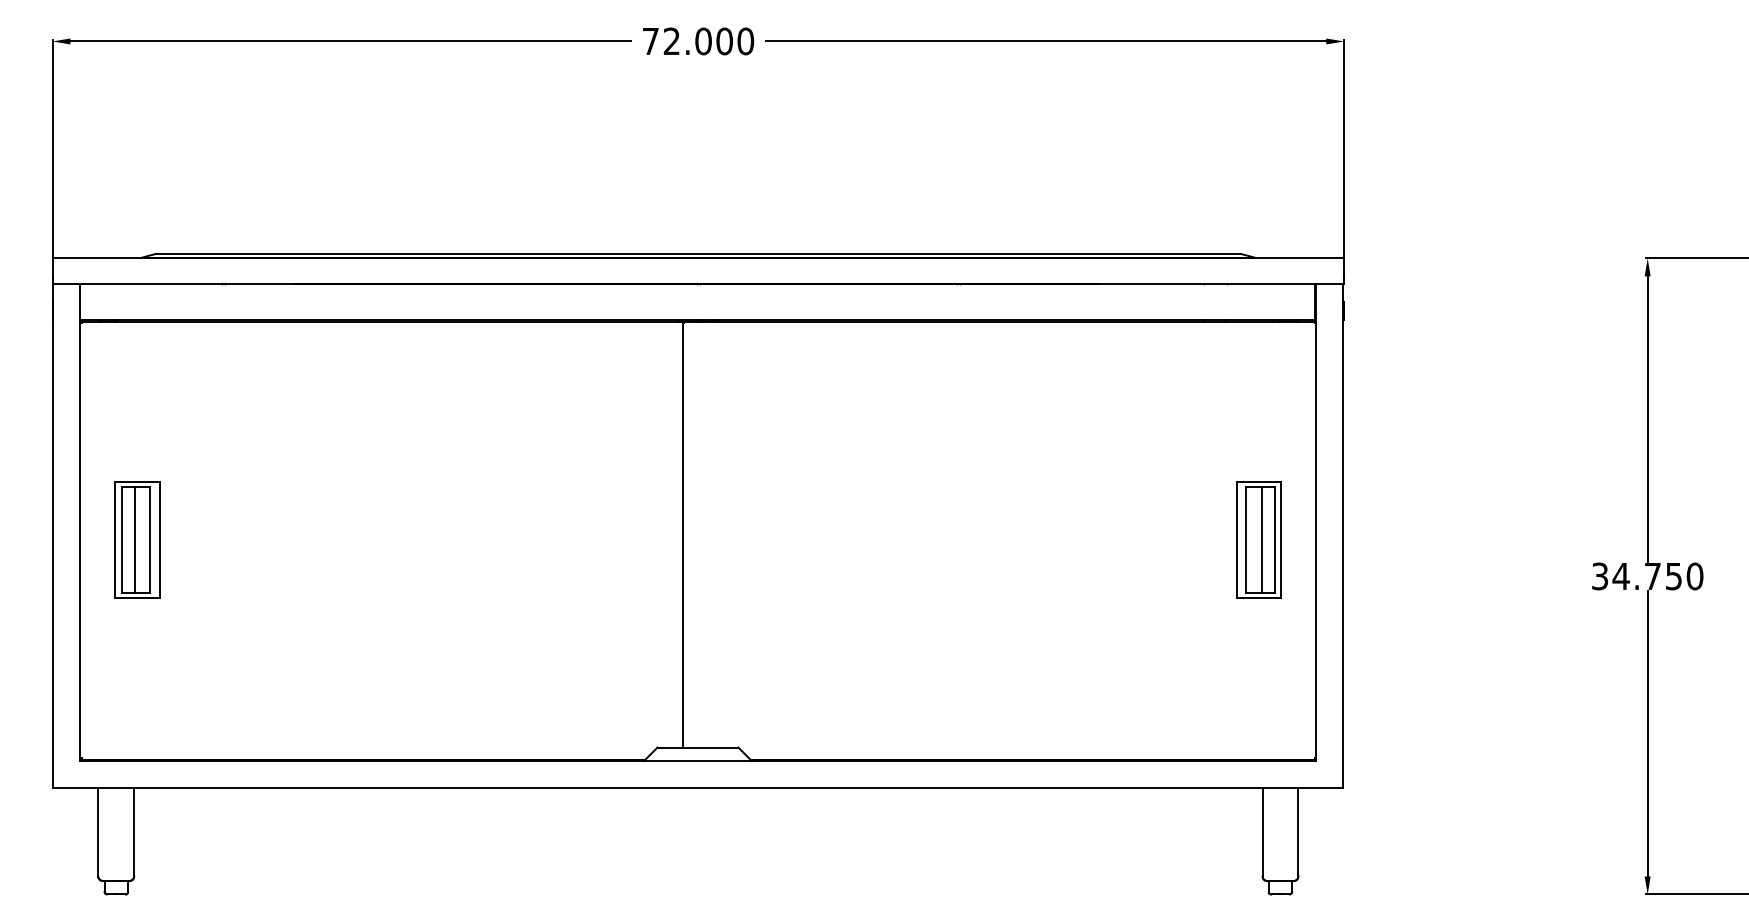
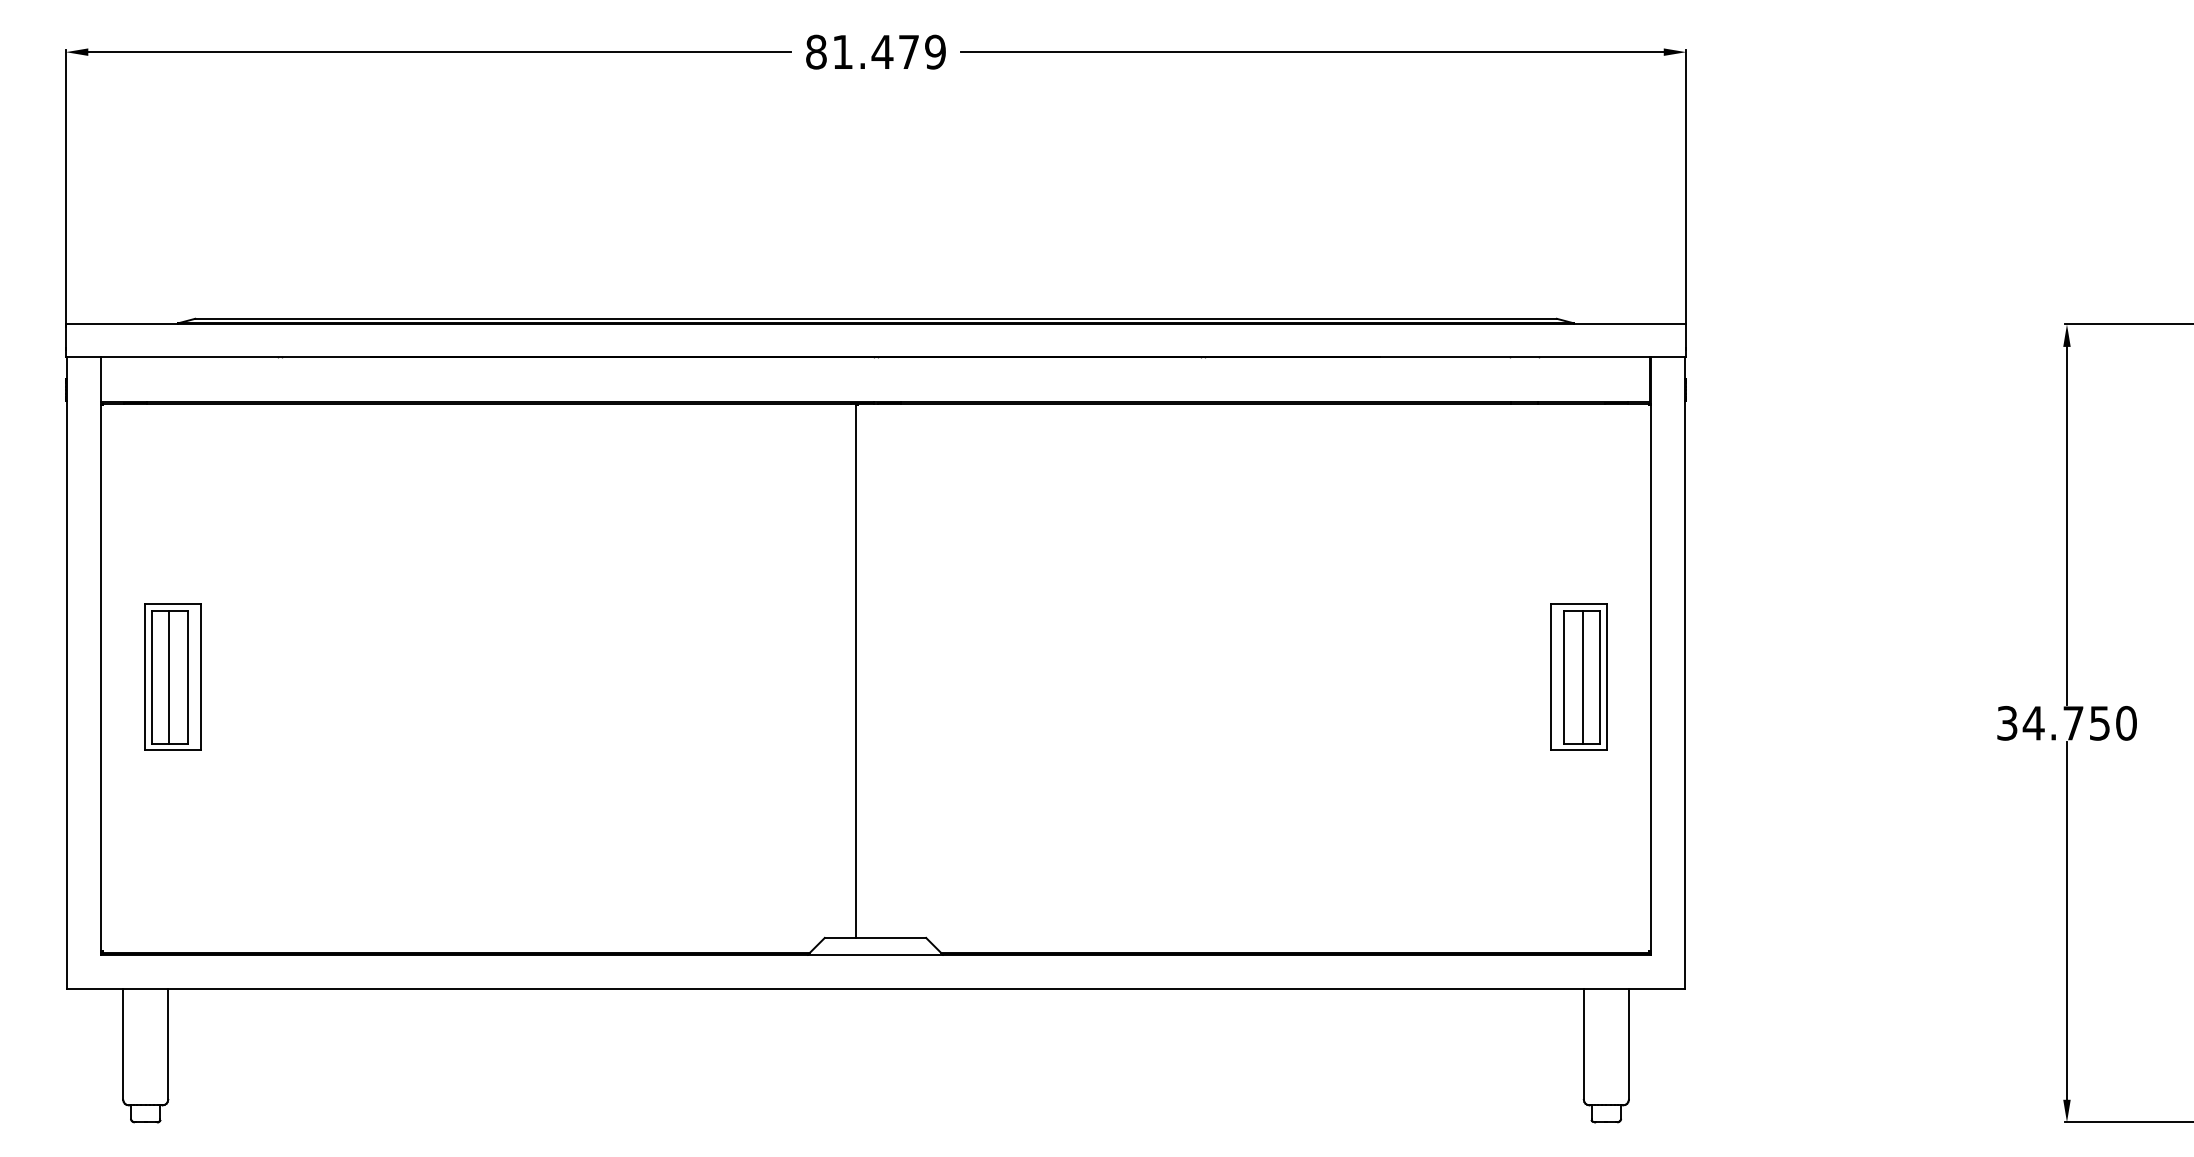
text: (697, 40) -> (875, 51), 72.000 -> 81.479

